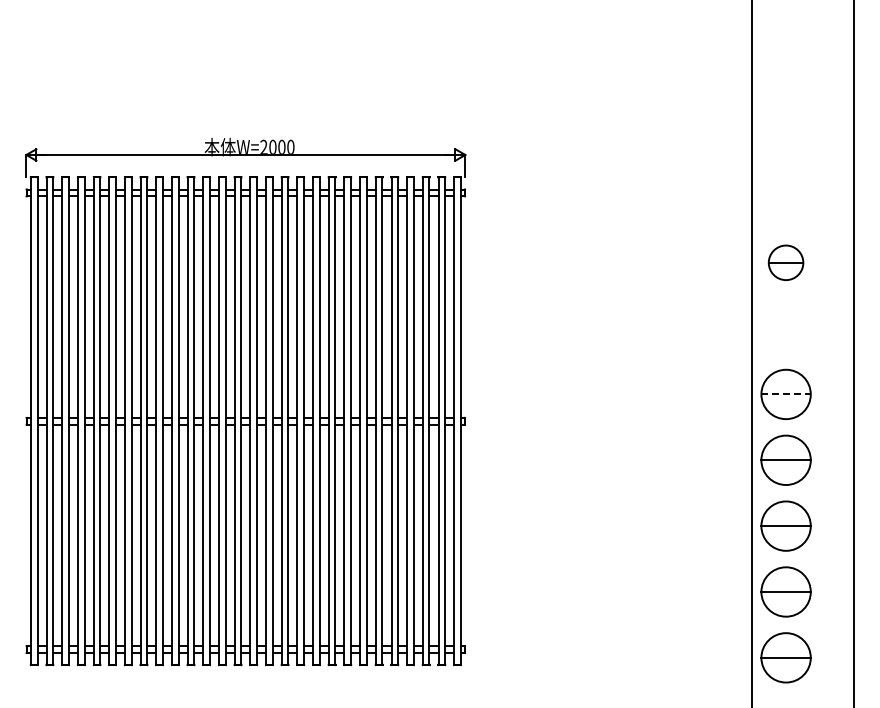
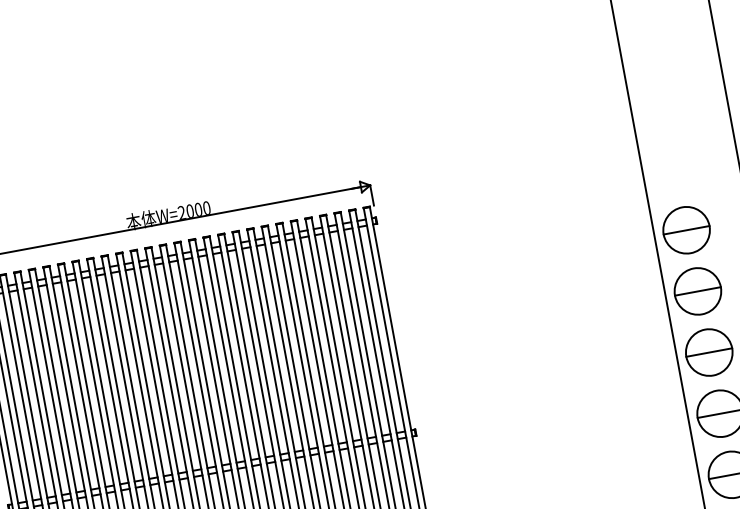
part: (785, 262) -> (686, 230), size x1.43
part: (785, 328) -> (697, 291), added
line: (786, 394) -> (709, 352), dashed -> solid

